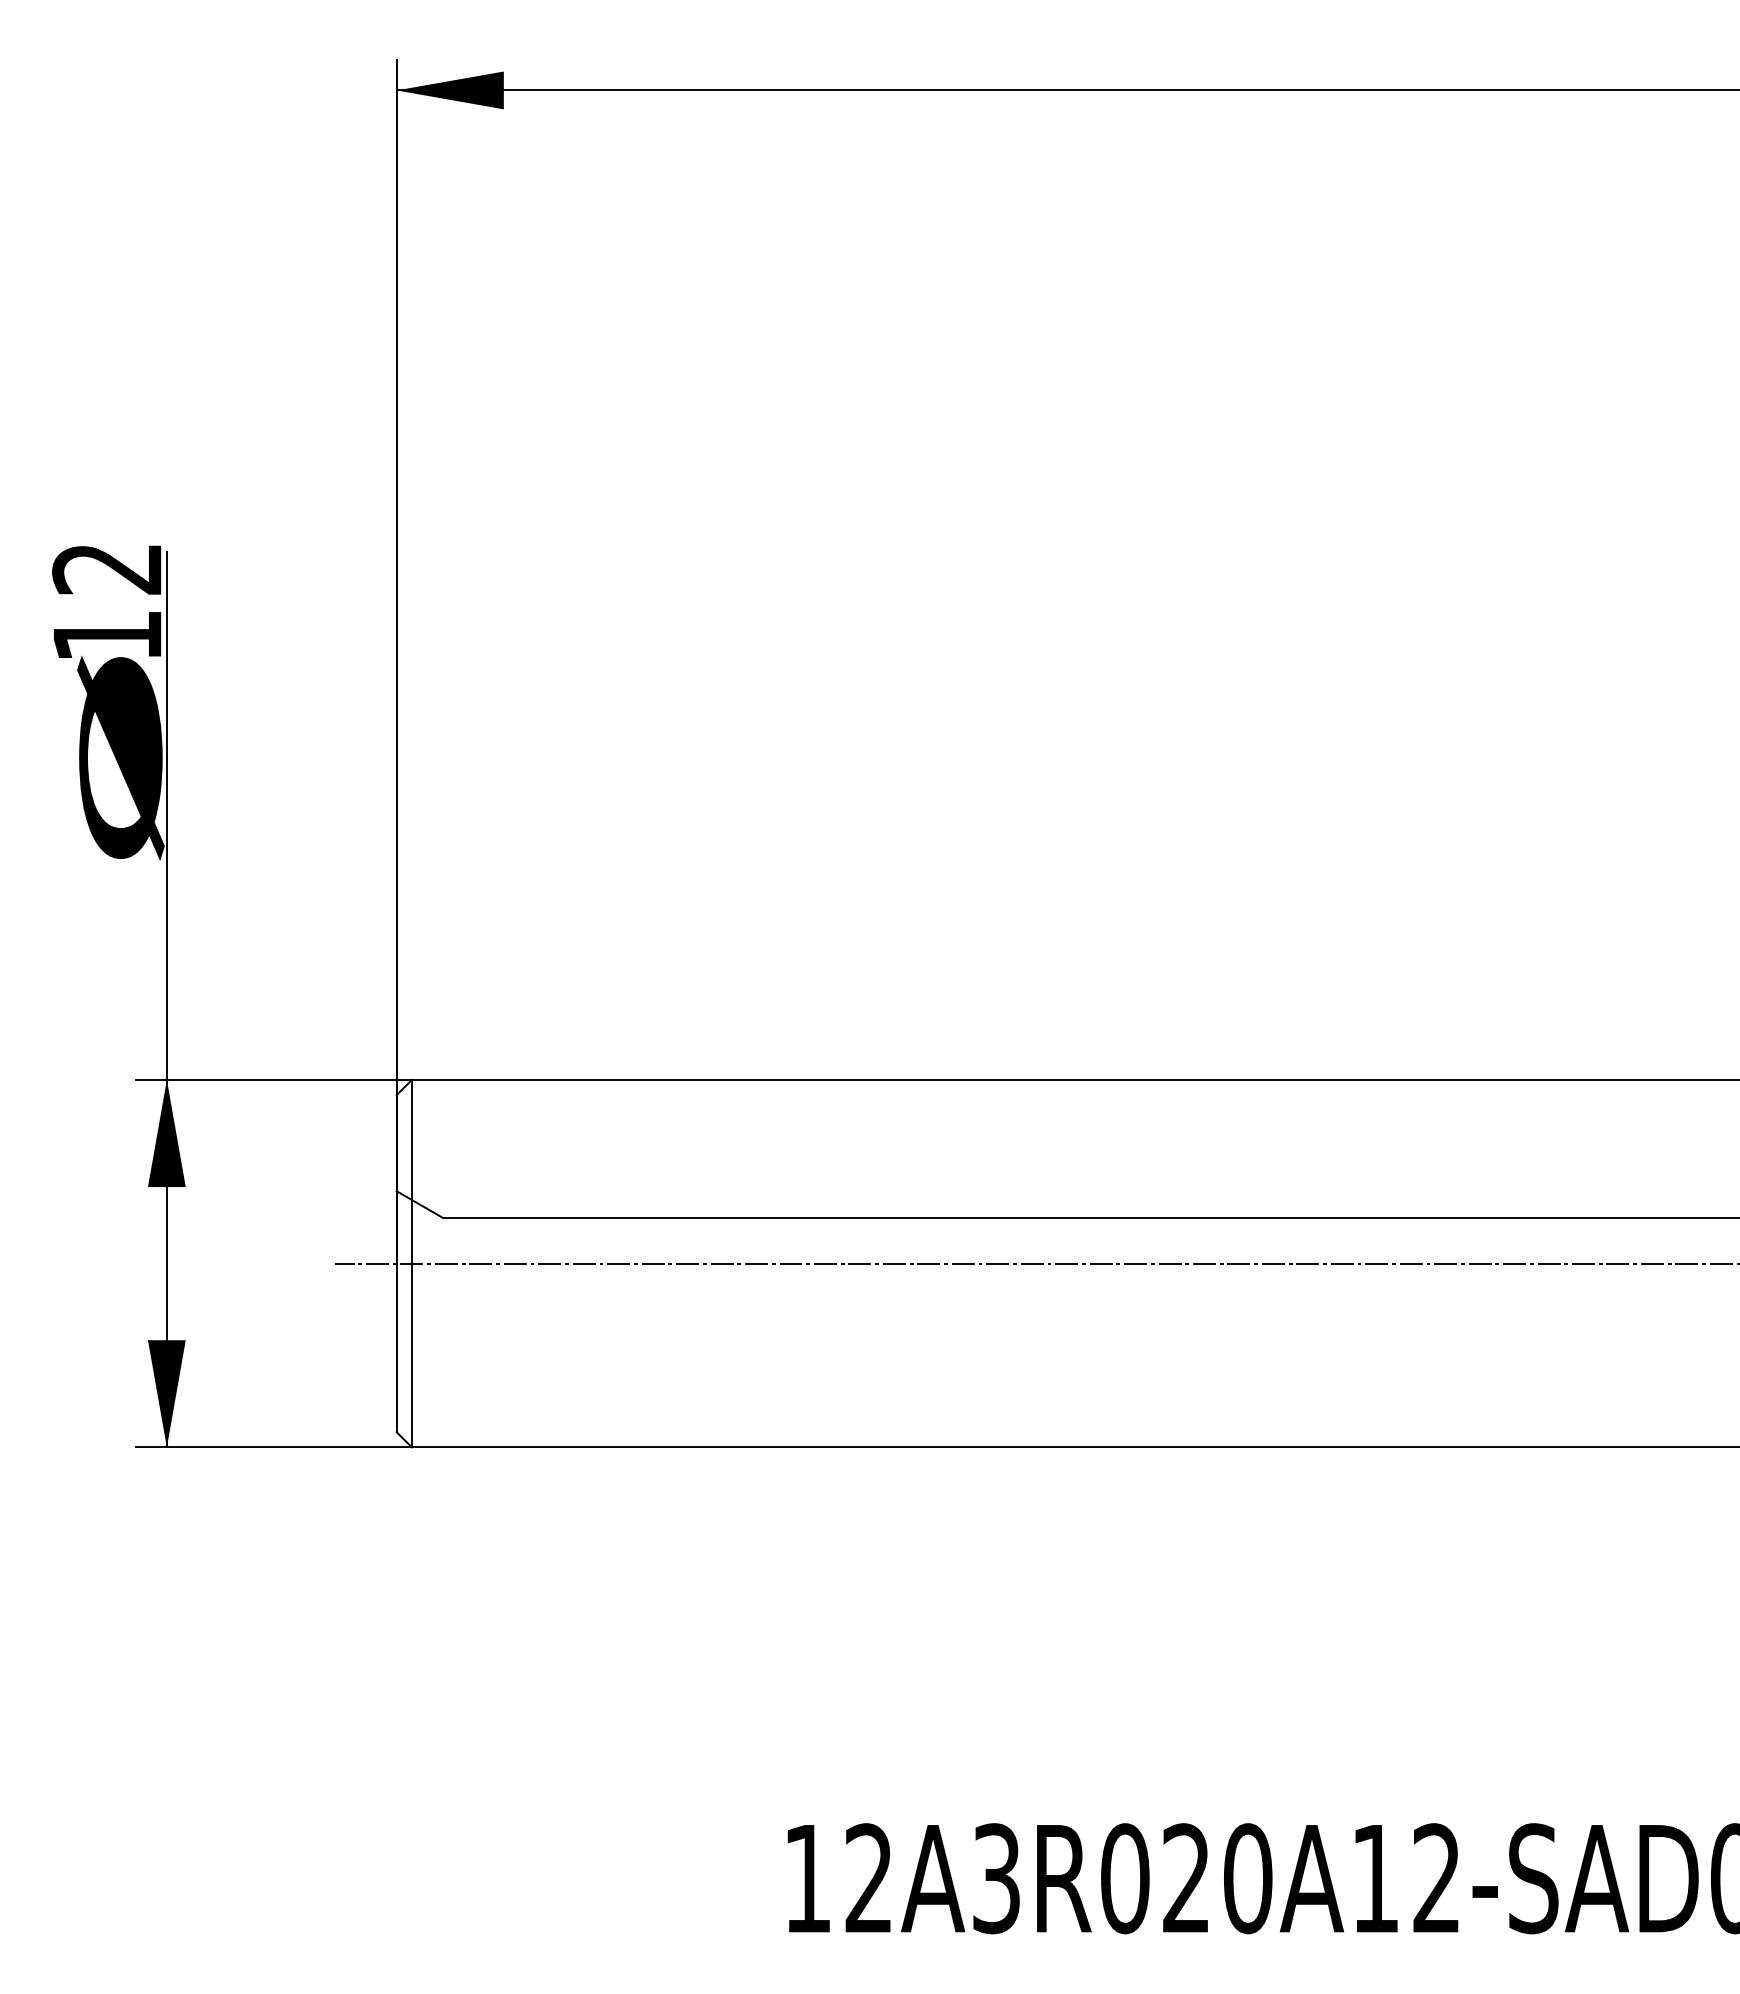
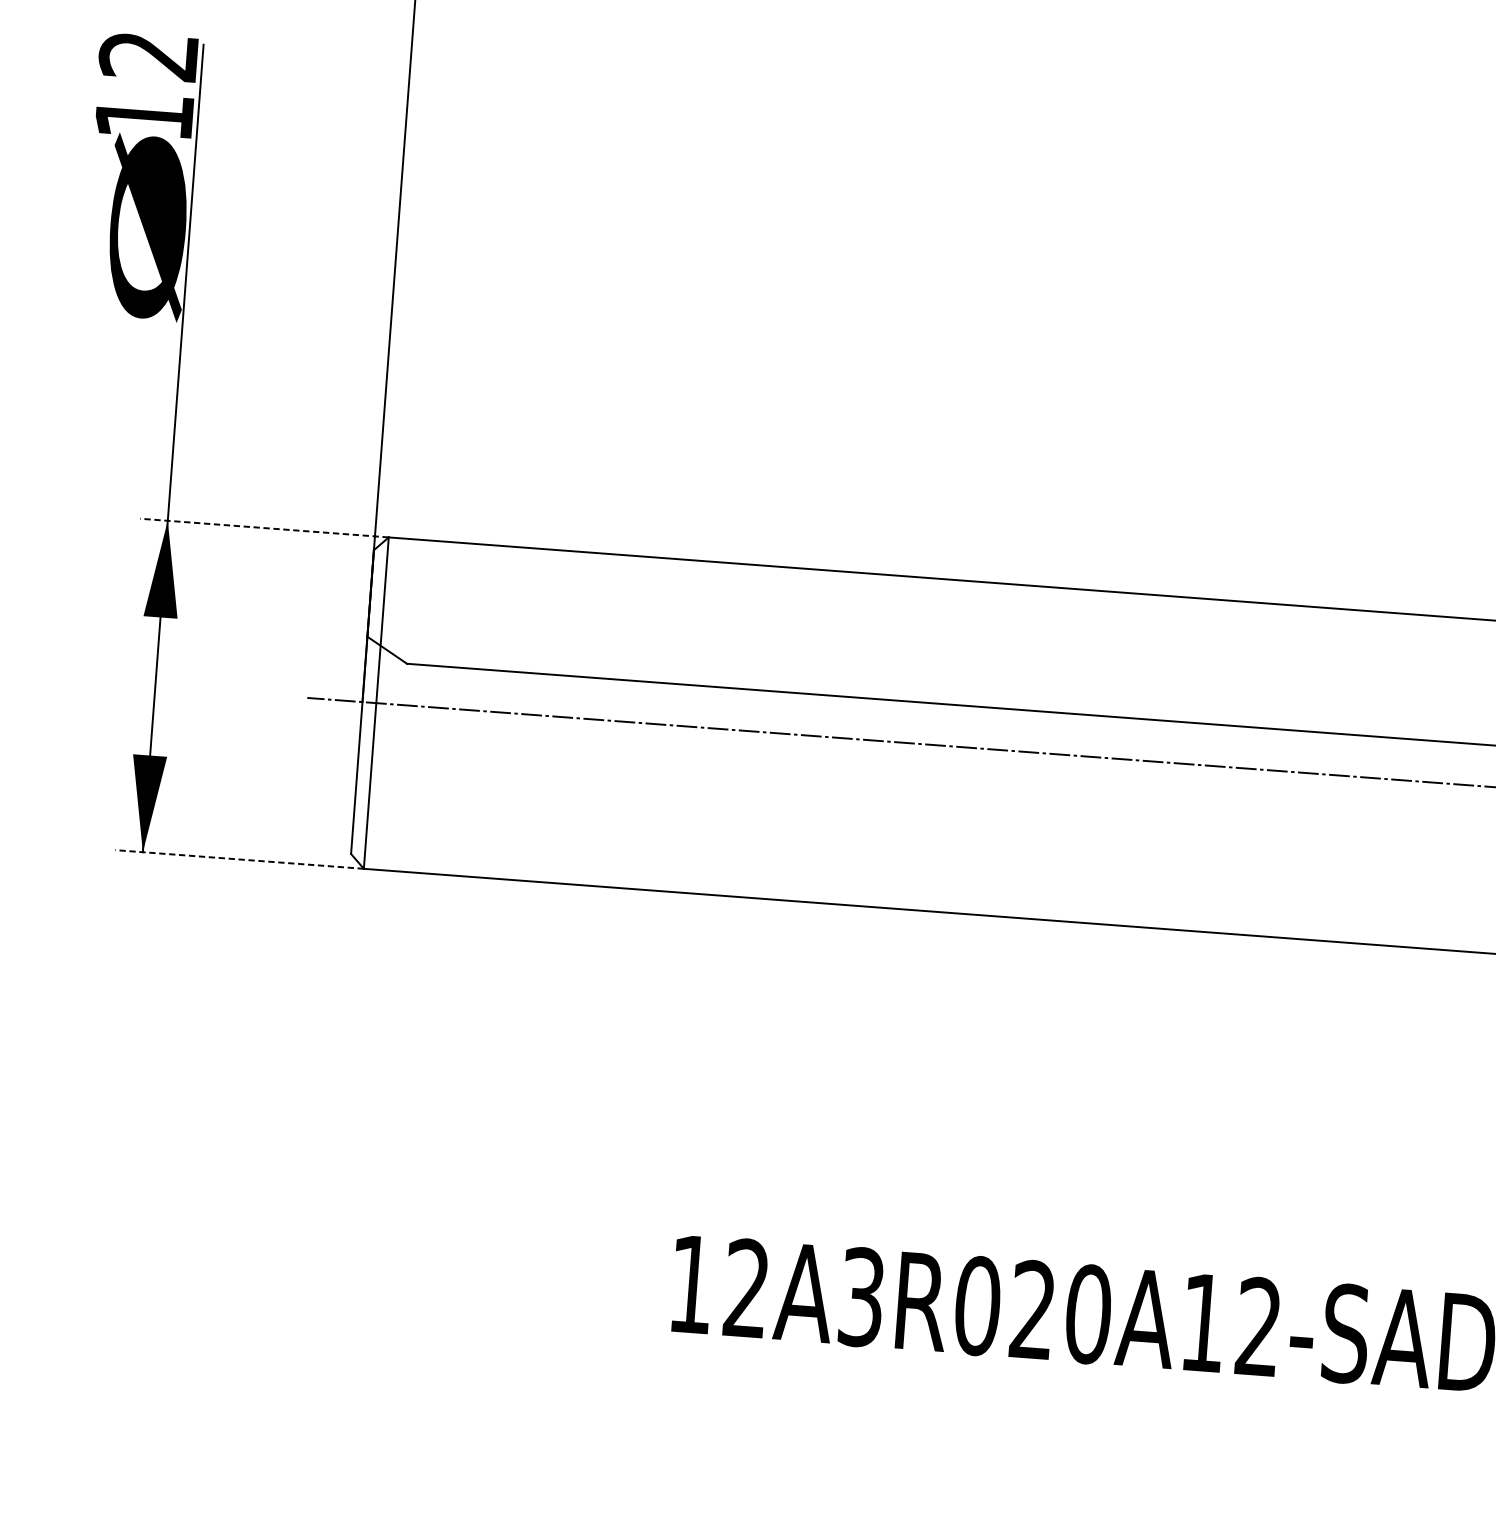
line: (274, 1079) -> (264, 527), solid -> dashed
line: (274, 1447) -> (239, 859), solid -> dashed

